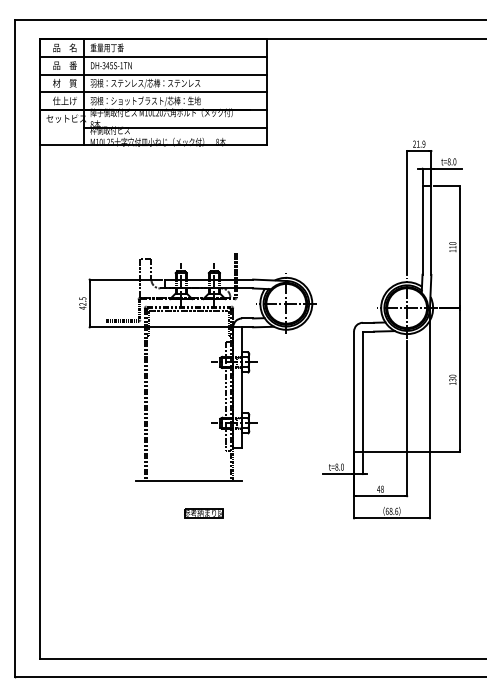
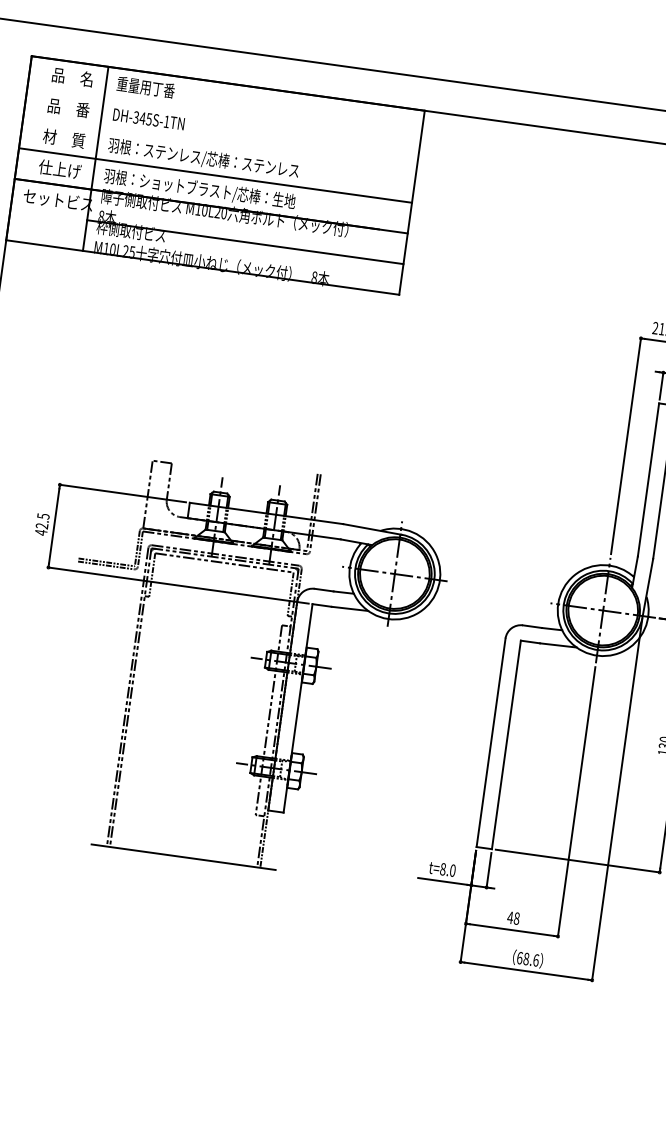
line: (153, 56) -> (224, 113), removed
line: (153, 74) -> (219, 144), removed
part: (203, 513) -> (200, 917), removed

